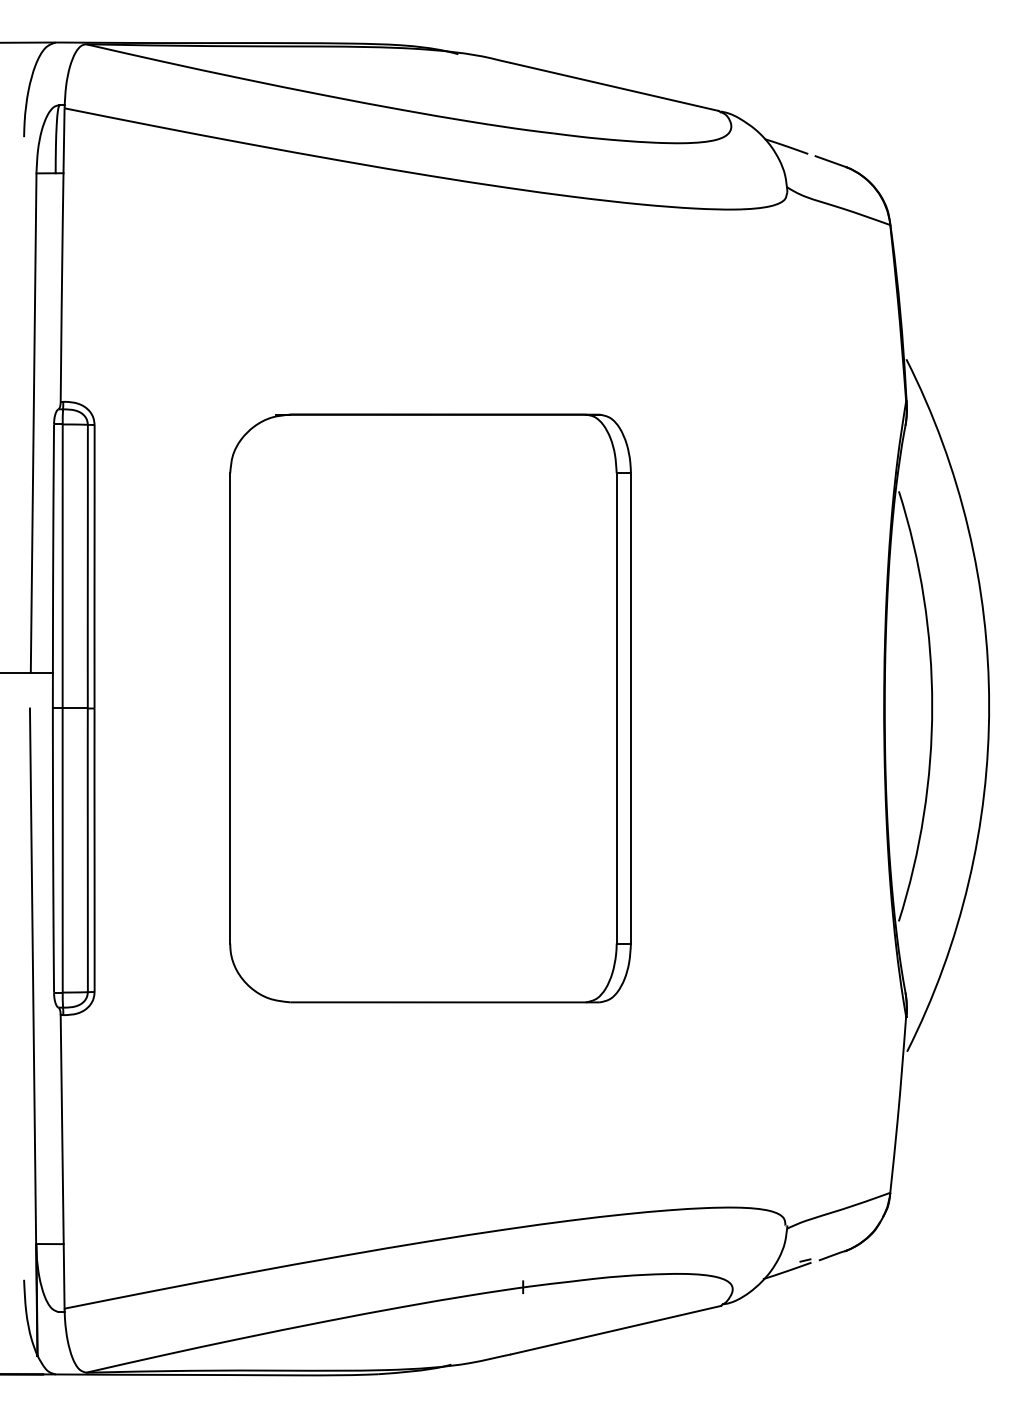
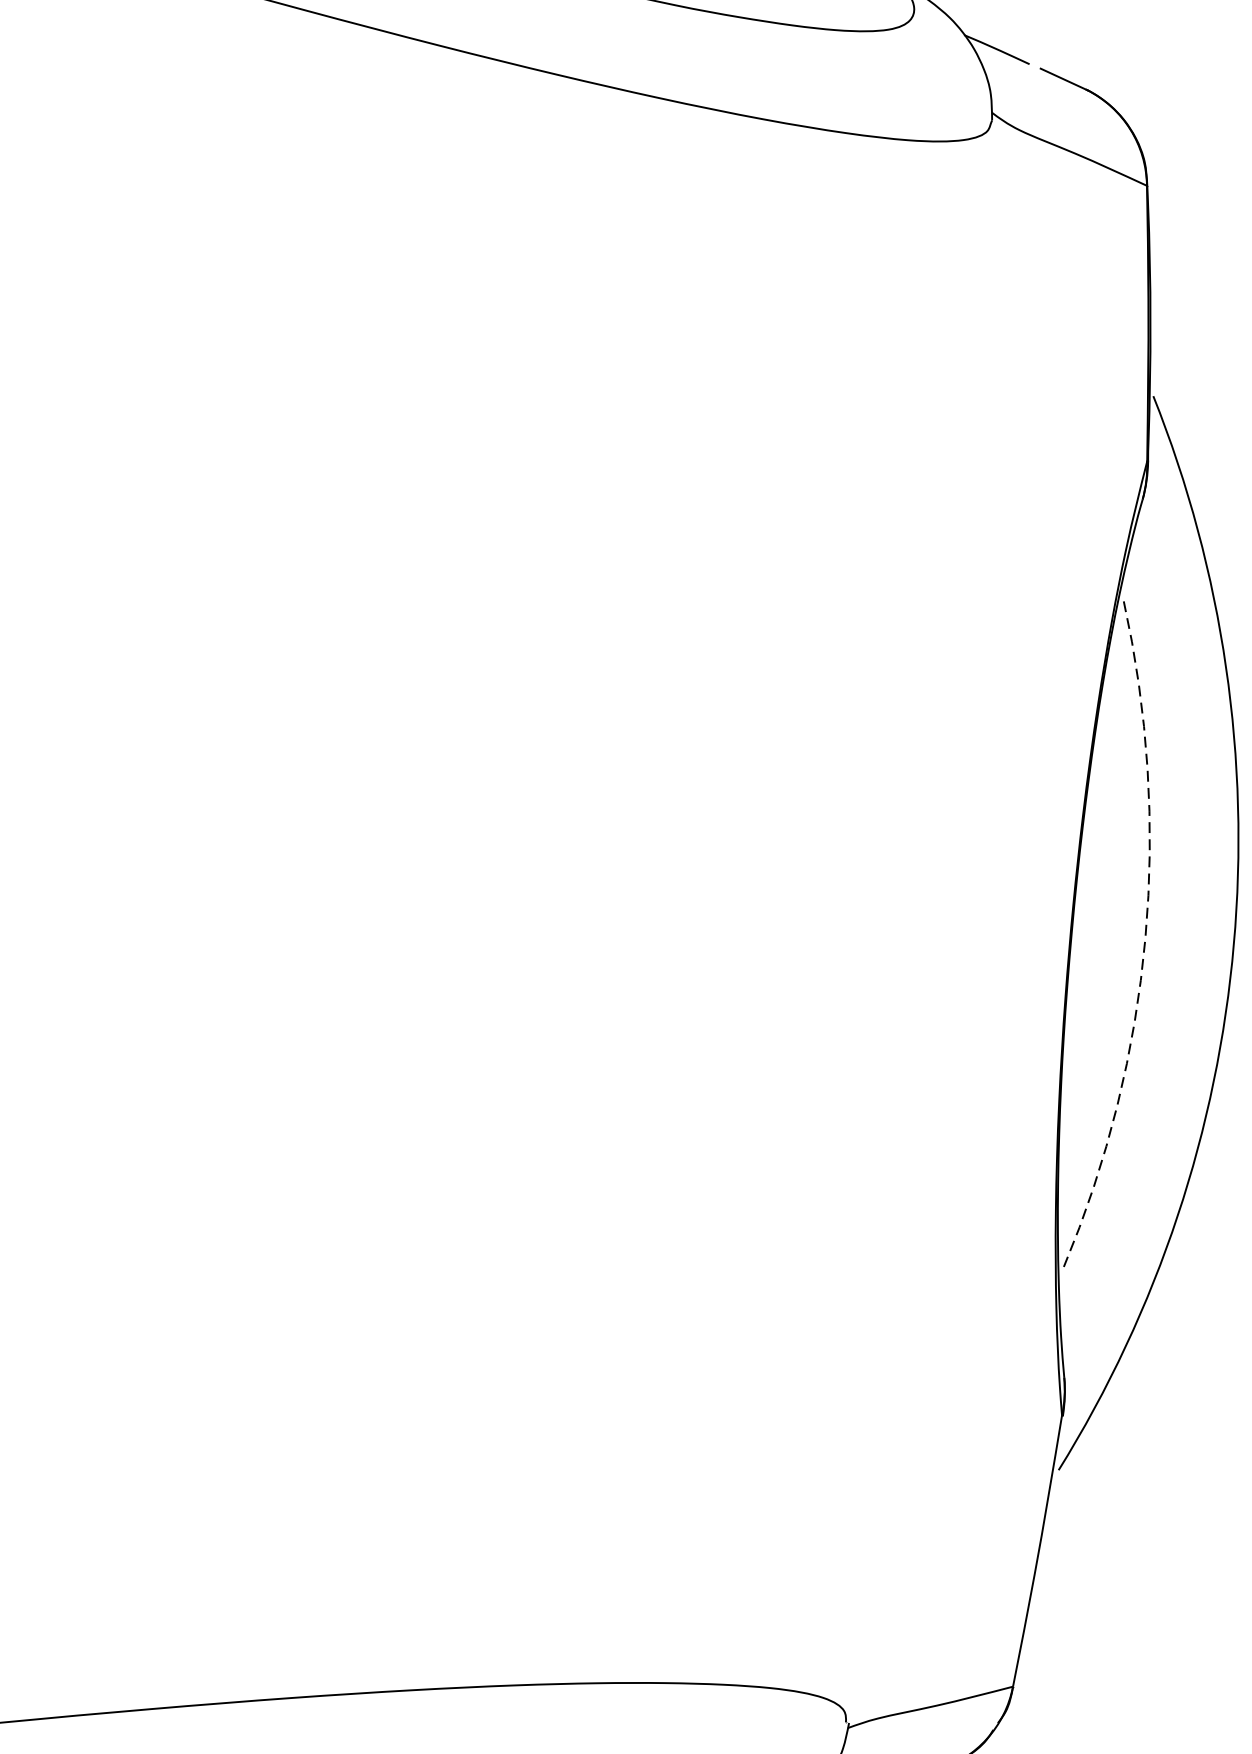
arc: (932, 706) -> (1145, 938), solid -> dashed
part: (430, 708) -> (367, 871), removed

